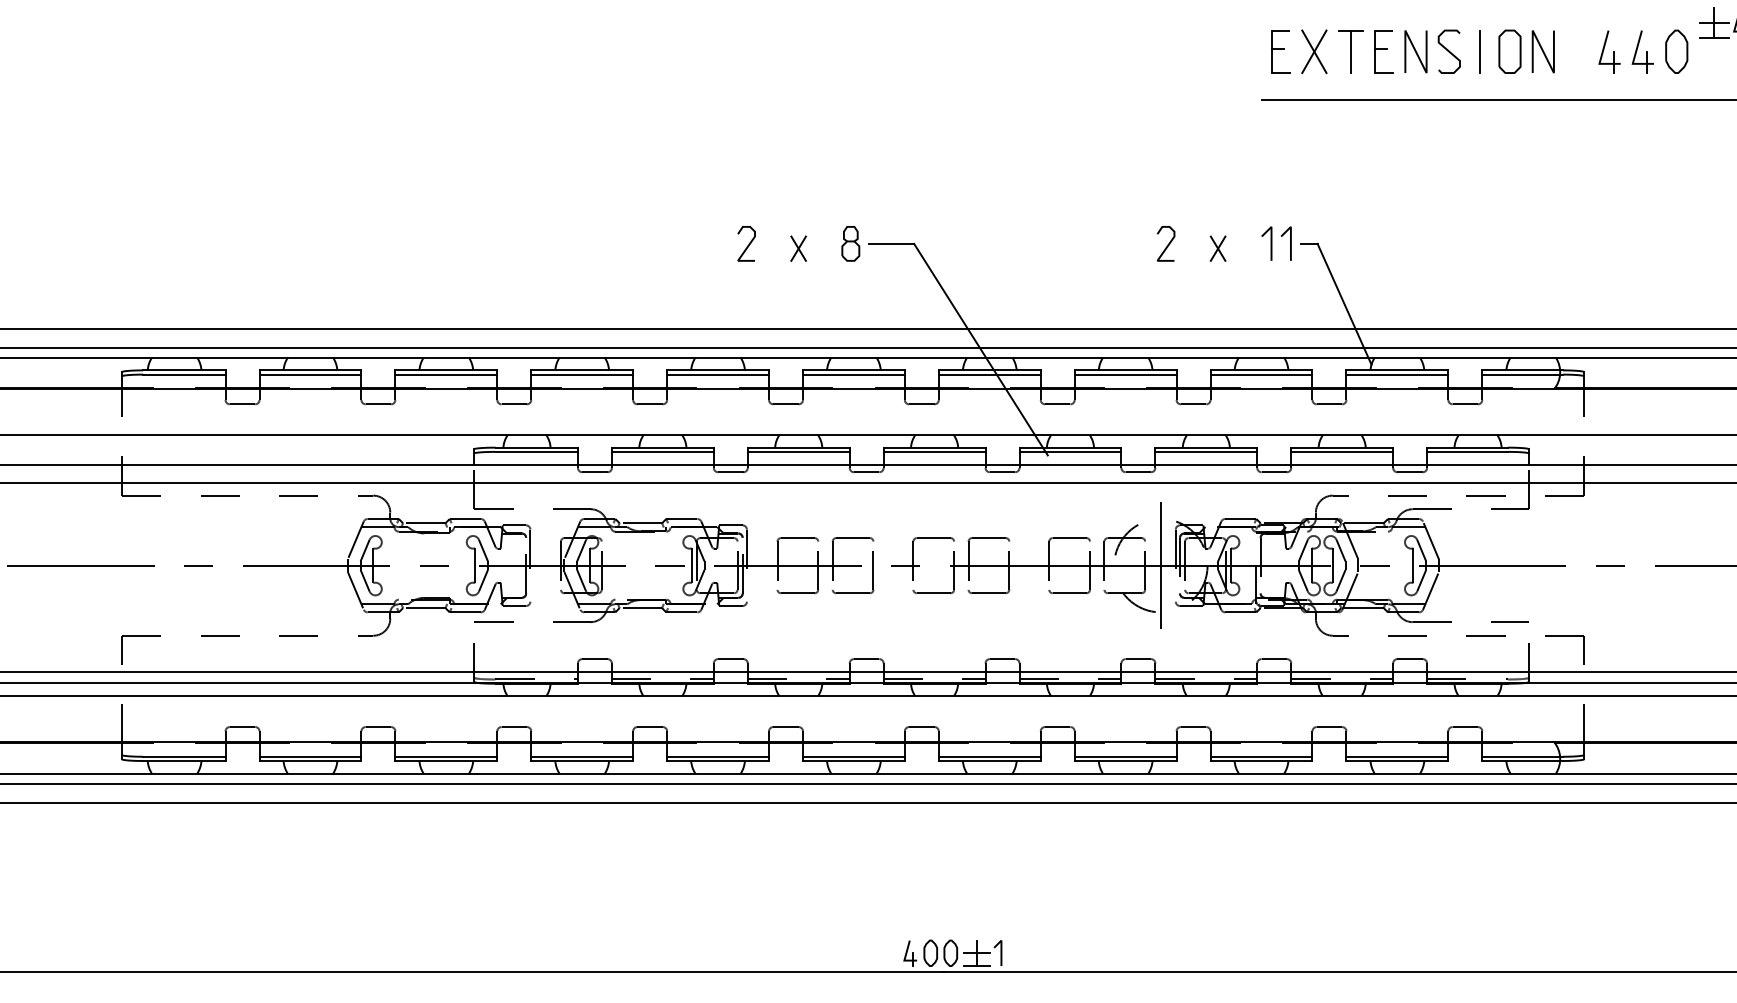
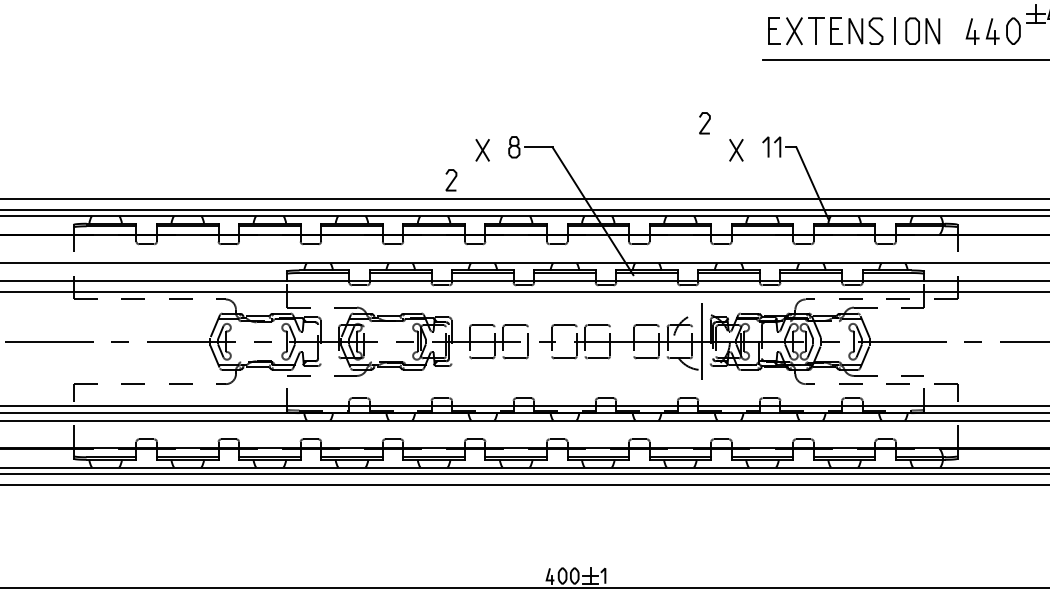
curve: (748, 244) -> (452, 180), moved
curve: (1167, 244) -> (705, 123), moved
part: (798, 247) -> (482, 149), size x1.4
part: (1216, 247) -> (735, 149), size x1.4

